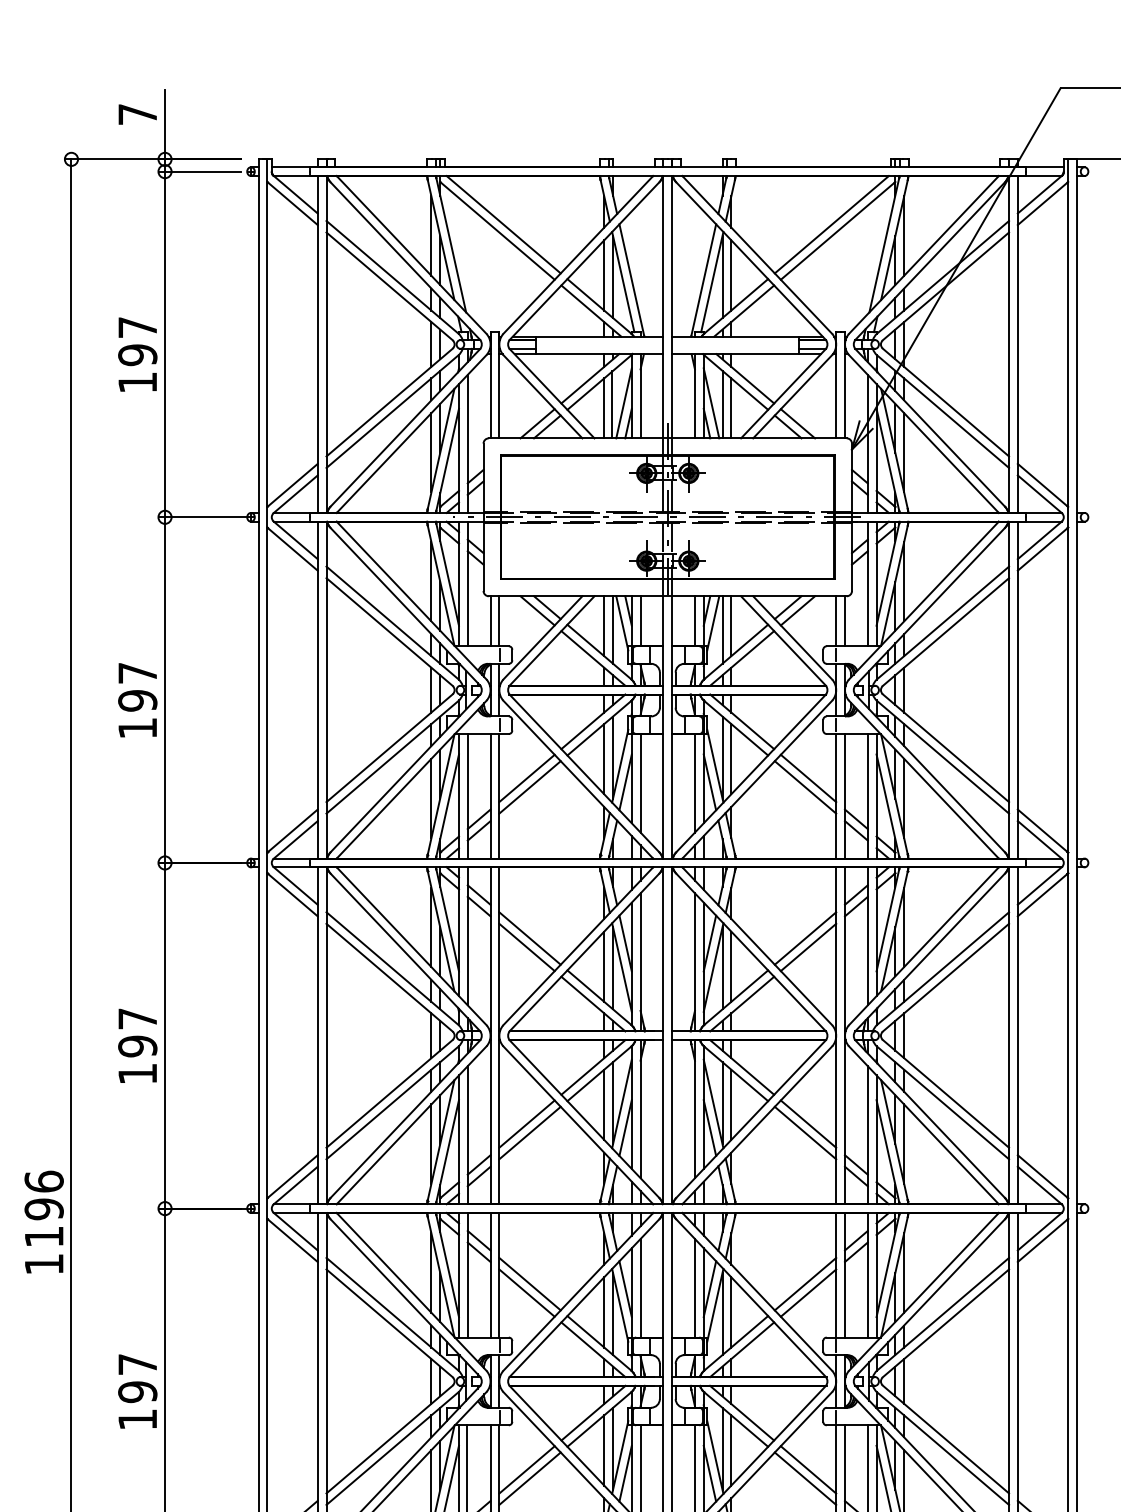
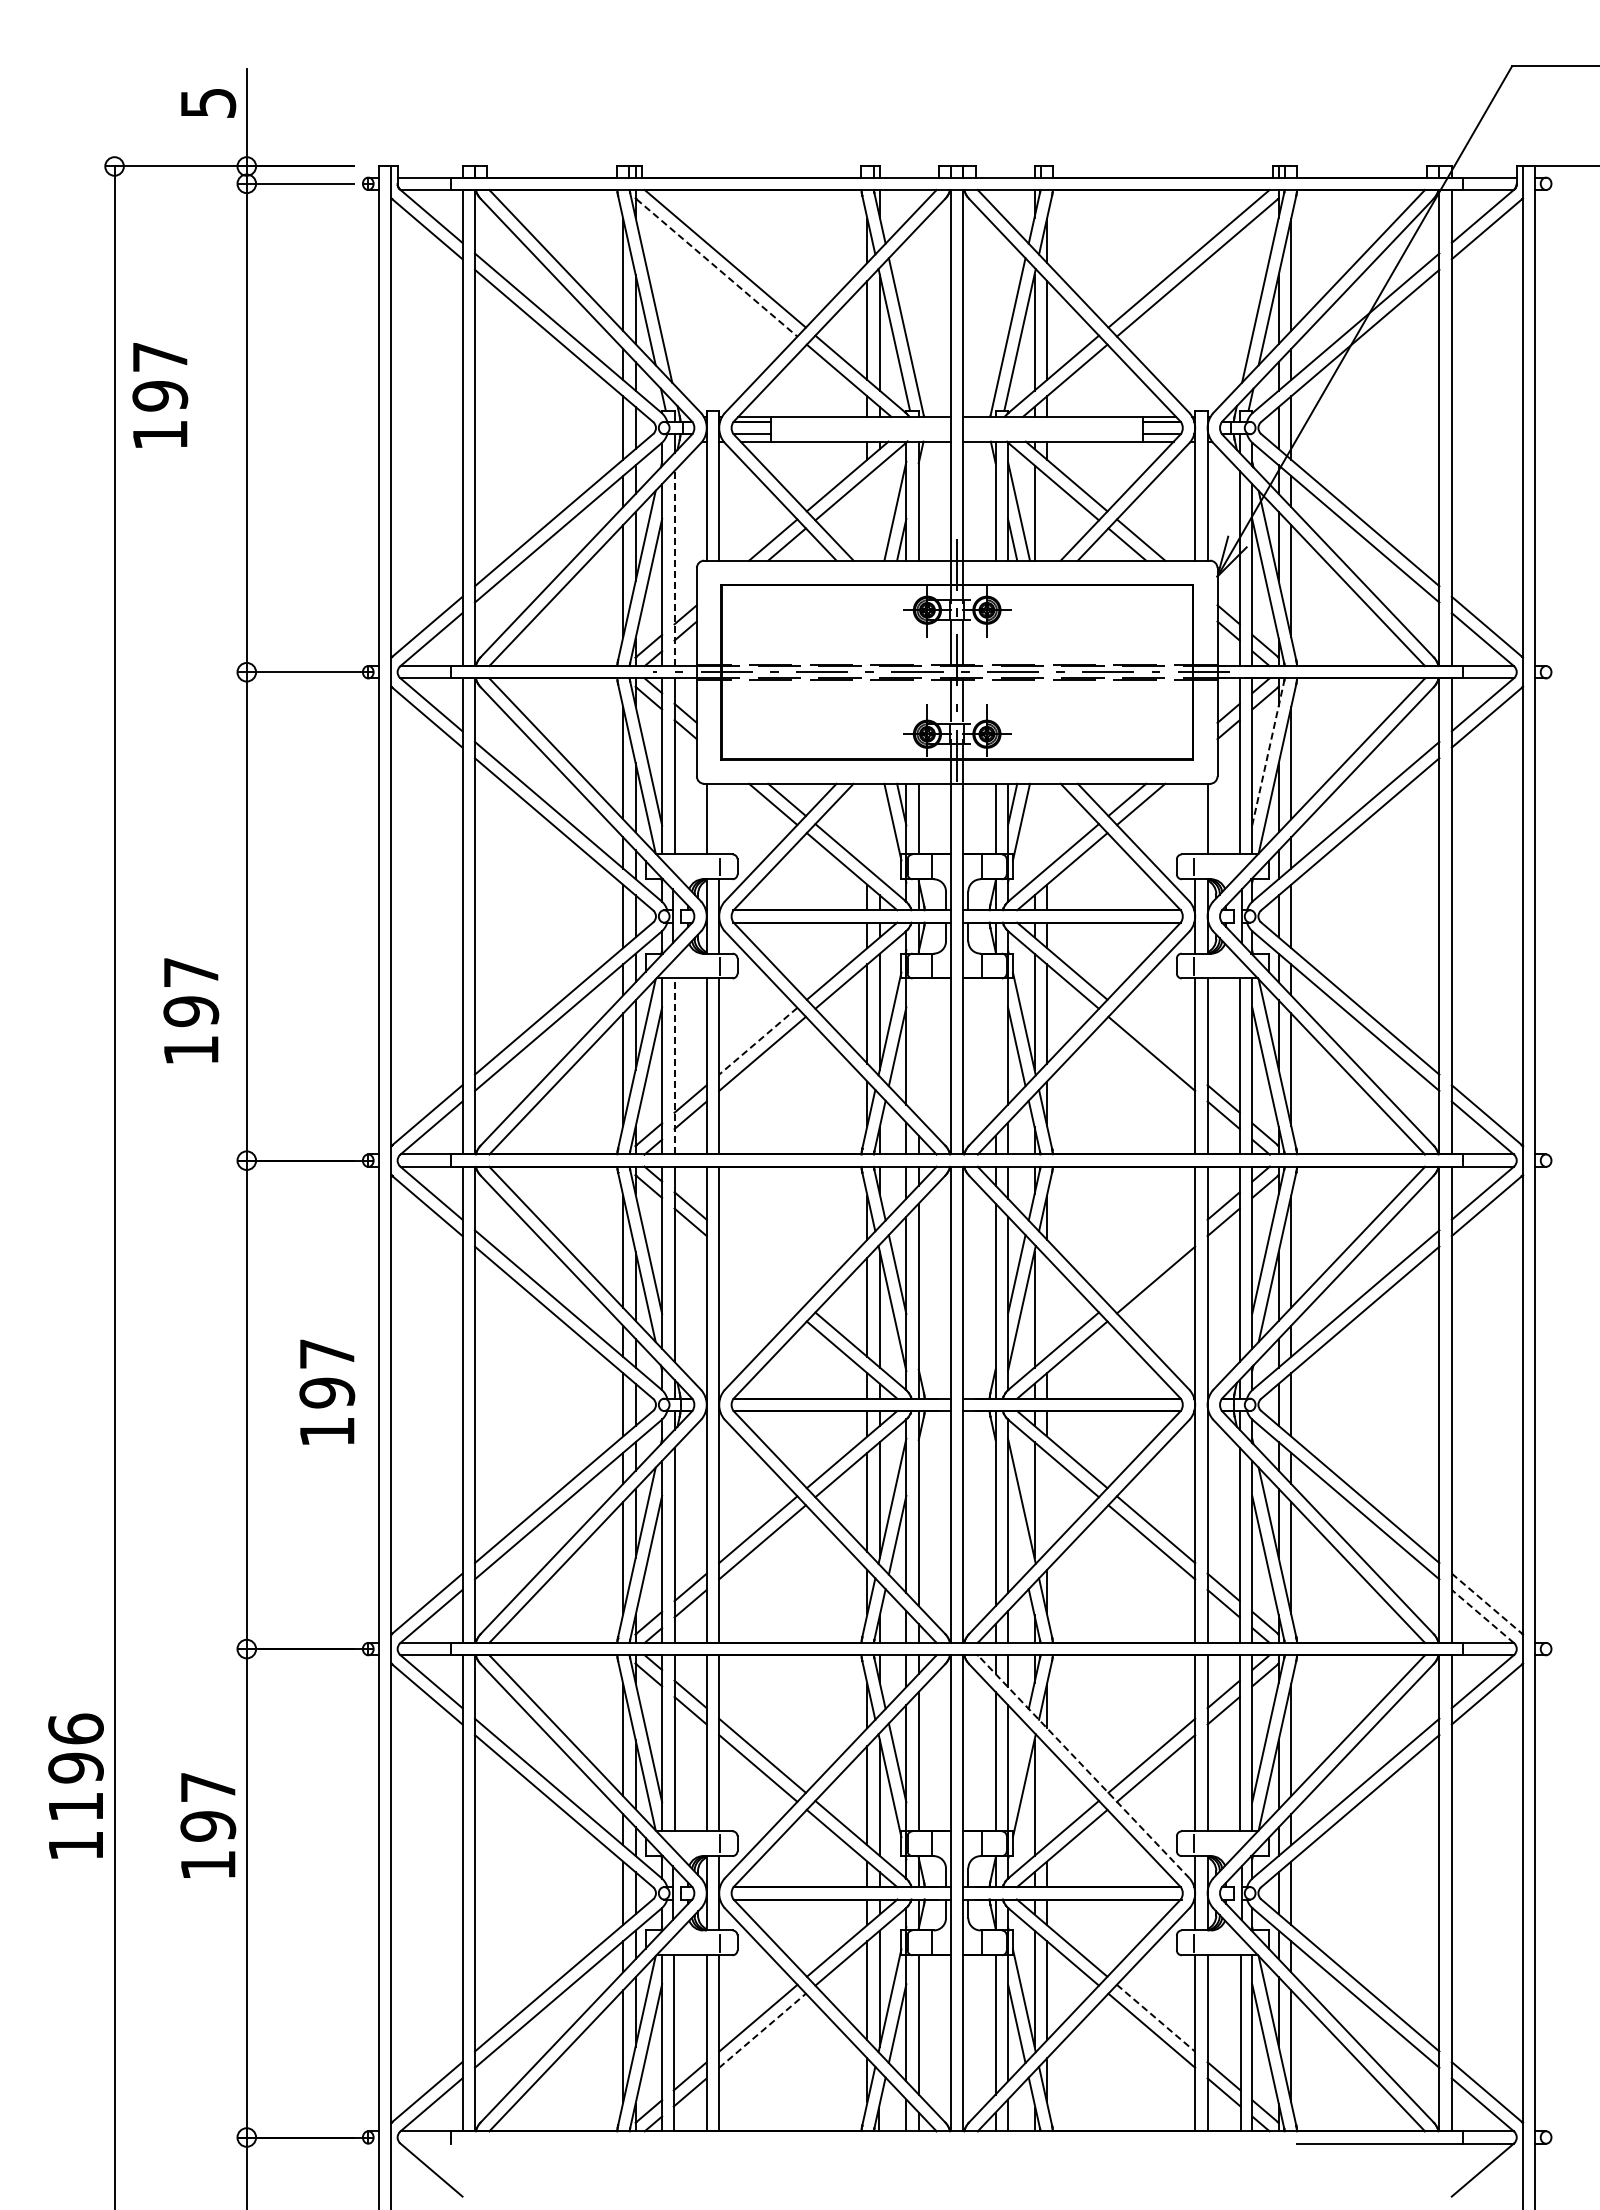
text: (137, 114) -> (208, 102), 7 -> 5
line: (497, 230) -> (716, 267), solid -> dashed
text: (137, 354) -> (160, 395), moved
line: (612, 404) -> (879, 513), removed
line: (604, 407) -> (867, 517), removed
line: (730, 407) -> (1046, 517), removed
line: (467, 443) -> (674, 568), solid -> dashed
line: (888, 574) -> (1268, 753), solid -> dashed
line: (499, 620) -> (719, 818), removed
line: (836, 620) -> (1195, 818), removed
line: (604, 625) -> (867, 825), removed
line: (730, 625) -> (1046, 825), removed
line: (612, 630) -> (879, 831), removed
line: (722, 630) -> (1034, 831), removed
text: (137, 700) -> (191, 1010), moved
line: (808, 777) -> (1155, 1040), removed
line: (526, 778) -> (757, 1041), solid -> dashed
line: (640, 782) -> (918, 1047), removed
line: (694, 782) -> (995, 1047), removed
line: (467, 795) -> (674, 1065), solid -> dashed
line: (530, 938) -> (762, 1267), removed
line: (805, 938) -> (1151, 1267), removed
line: (527, 947) -> (758, 1279), removed
line: (730, 966) -> (1046, 1306), removed
text: (137, 1045) -> (327, 1391), moved
line: (730, 1104) -> (1046, 1502), removed
line: (709, 1127) -> (1016, 1534), removed
line: (1043, 1177) -> (1487, 1604), solid -> dashed
line: (1039, 1185) -> (1482, 1616), solid -> dashed
text: (43, 1221) -> (75, 1785), moved
line: (709, 1288) -> (1016, 1762), removed
line: (757, 1291) -> (1083, 1766), solid -> dashed
line: (730, 1312) -> (1046, 1795), removed
text: (137, 1391) -> (208, 1825), moved
line: (808, 1470) -> (1156, 2018), solid -> dashed
line: (530, 1478) -> (762, 2030), solid -> dashed

